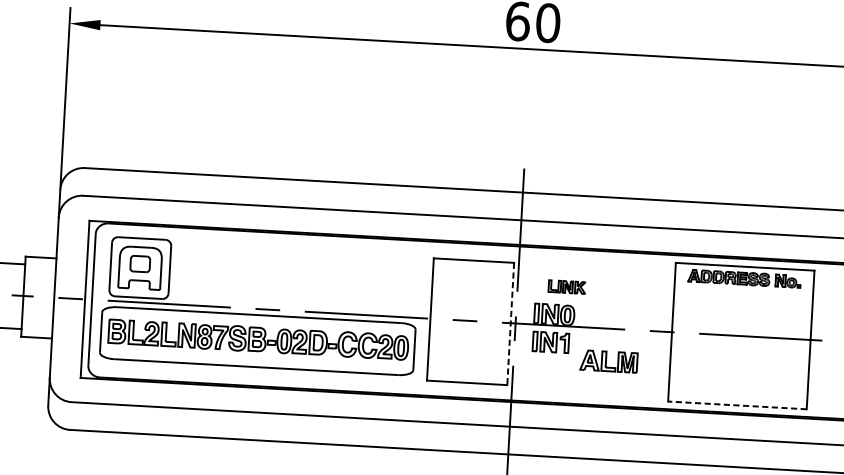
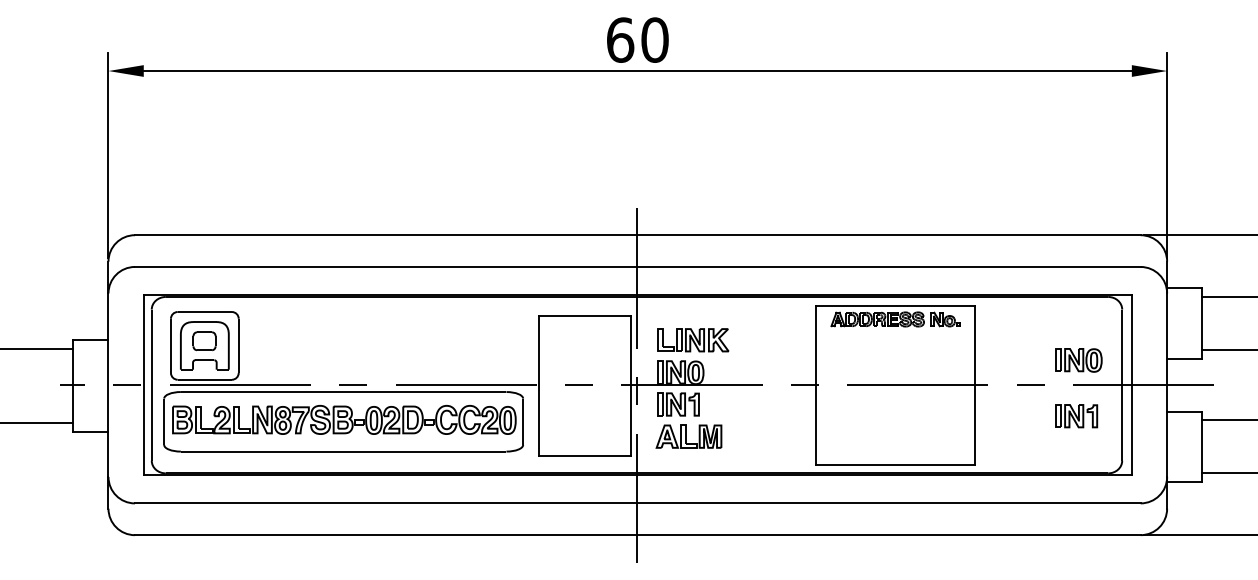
part: (567, 287) -> (693, 340), size x1.67
line: (510, 324) -> (631, 386), dashed -> solid
part: (608, 361) -> (688, 436), moved
line: (737, 405) -> (895, 464), dashed -> solid

